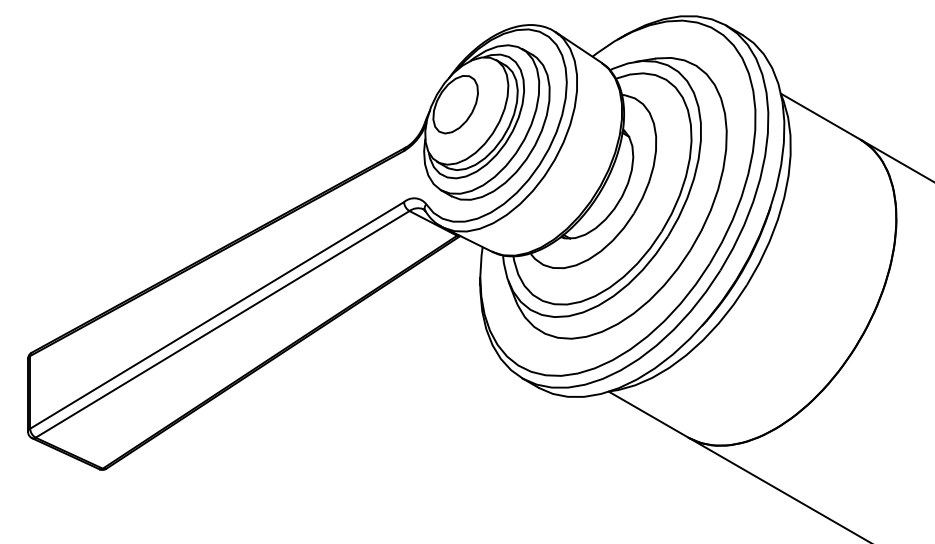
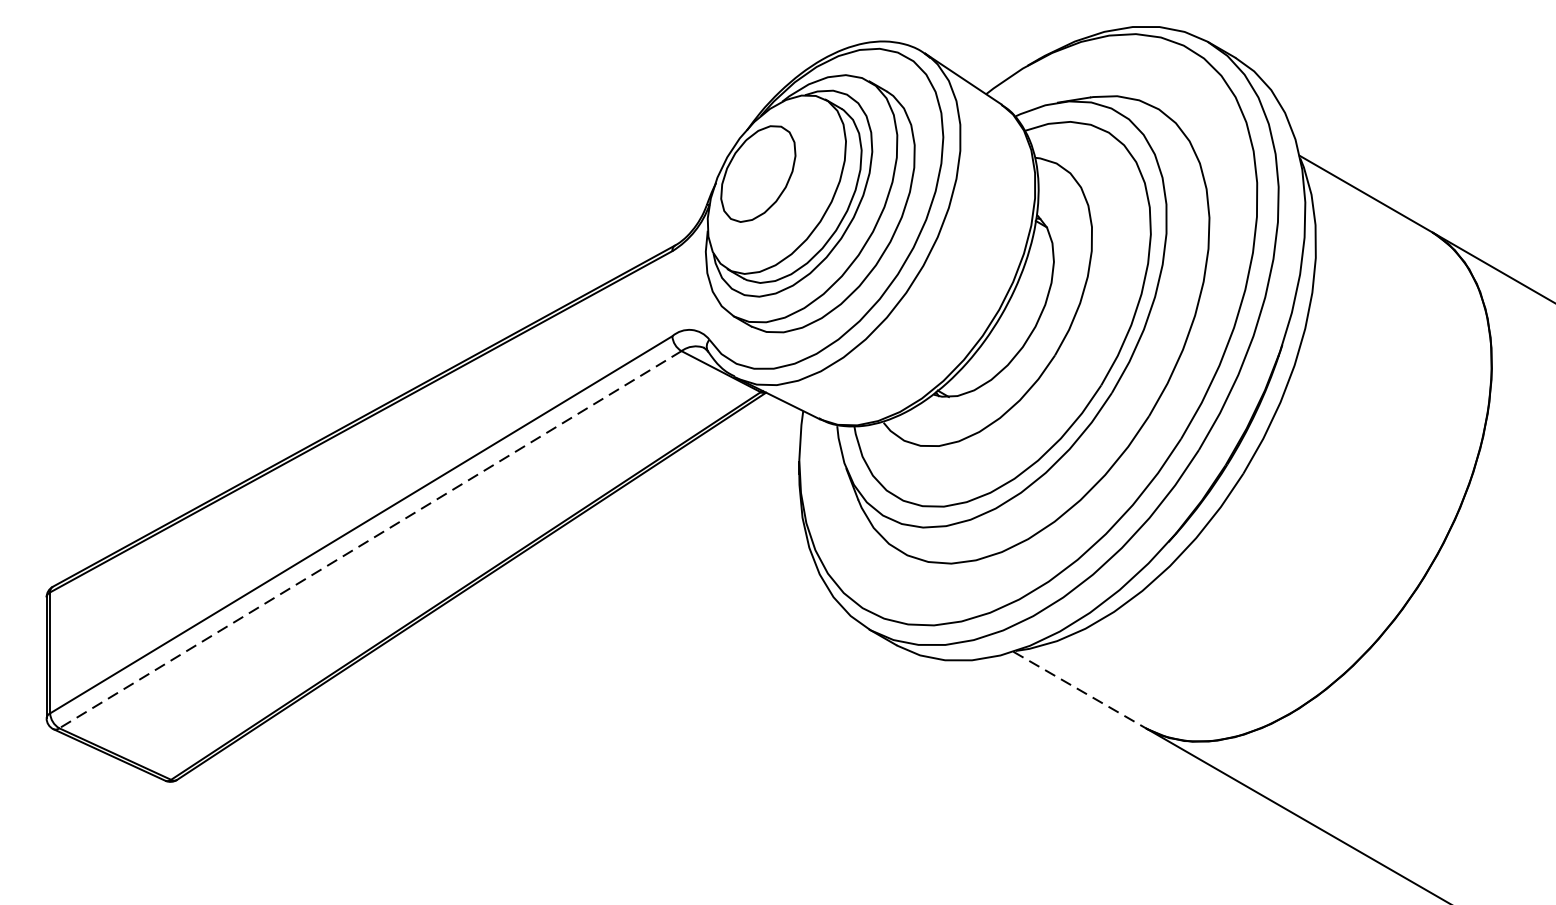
line: (222, 324) -> (370, 539), solid -> dashed
line: (649, 415) -> (1080, 691), solid -> dashed

